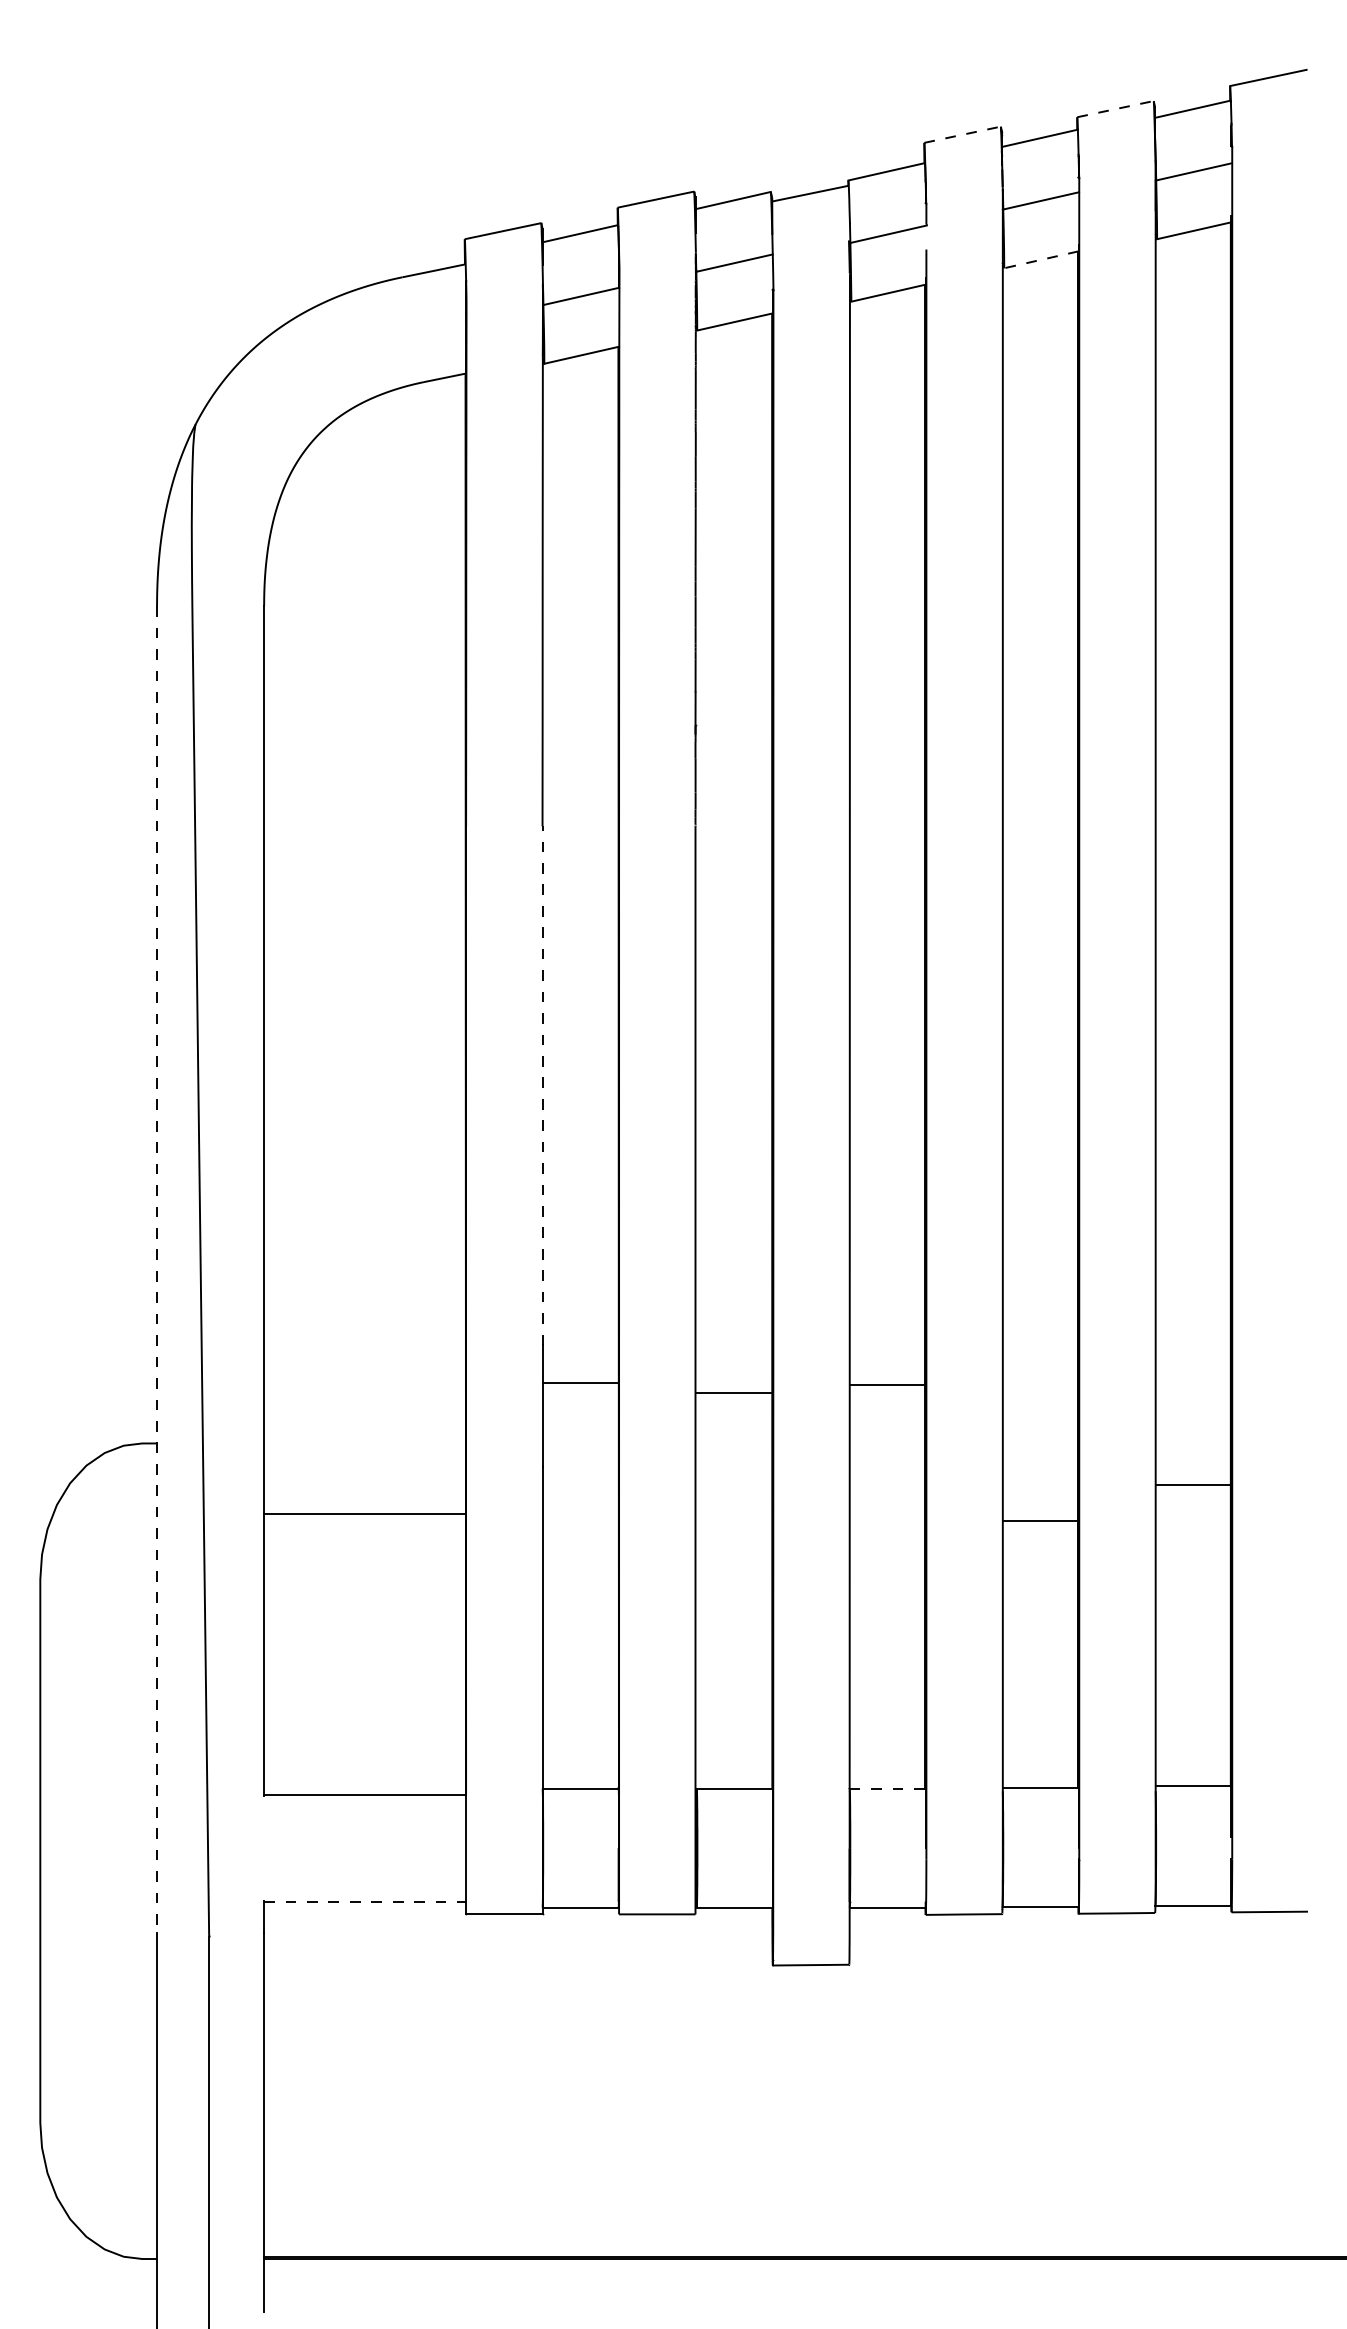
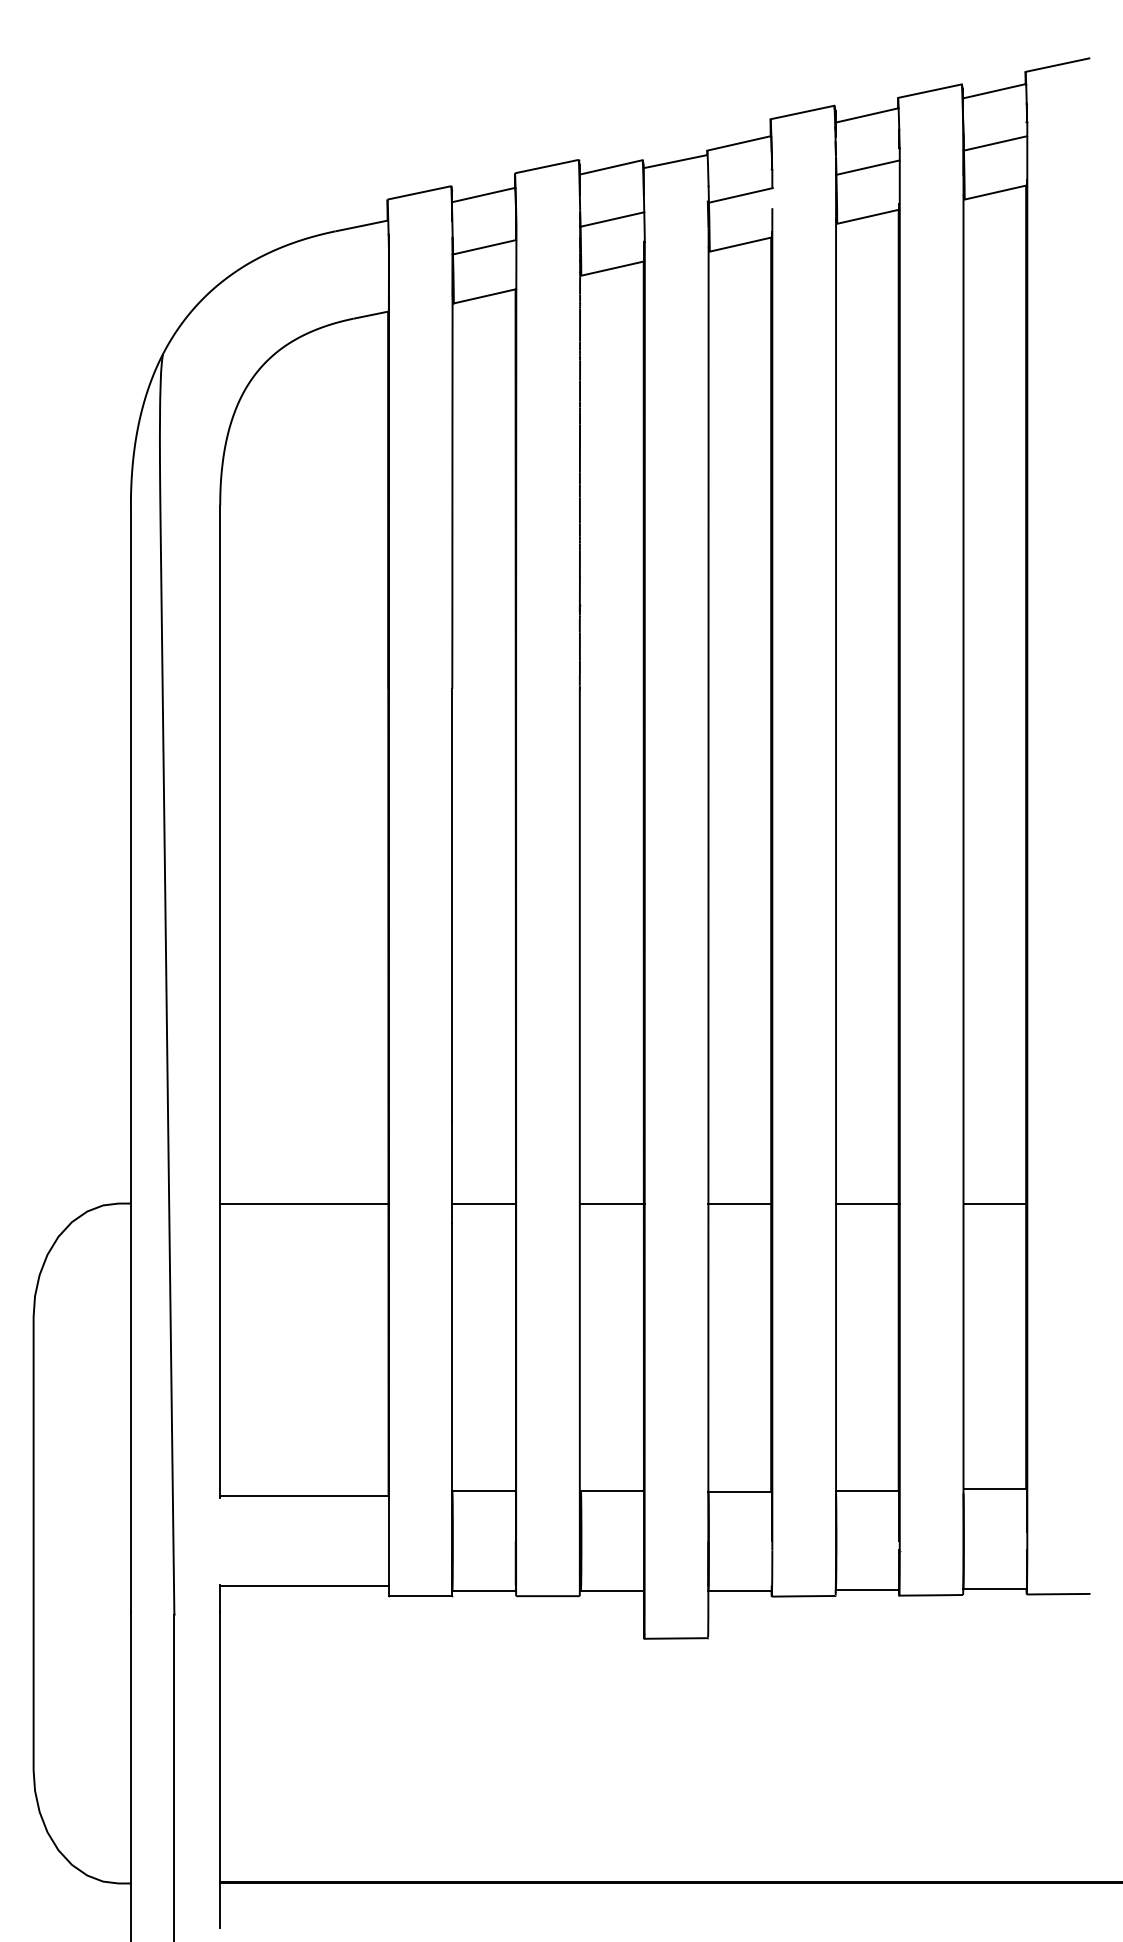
line: (1116, 109) -> (930, 91), dashed -> solid
line: (963, 134) -> (803, 112), dashed -> solid
line: (1040, 259) -> (867, 216), dashed -> solid
line: (542, 1085) -> (452, 905), dashed -> solid
line: (157, 1270) -> (131, 1059), dashed -> solid
line: (580, 1383) -> (483, 1203), moved
line: (887, 1385) -> (739, 1203), moved
line: (734, 1393) -> (612, 1203), moved
line: (1193, 1485) -> (995, 1203), moved
line: (365, 1514) -> (304, 1203), moved
line: (1040, 1521) -> (867, 1203), moved
line: (888, 1789) -> (740, 1492), dashed -> solid
line: (365, 1901) -> (304, 1585), dashed -> solid

